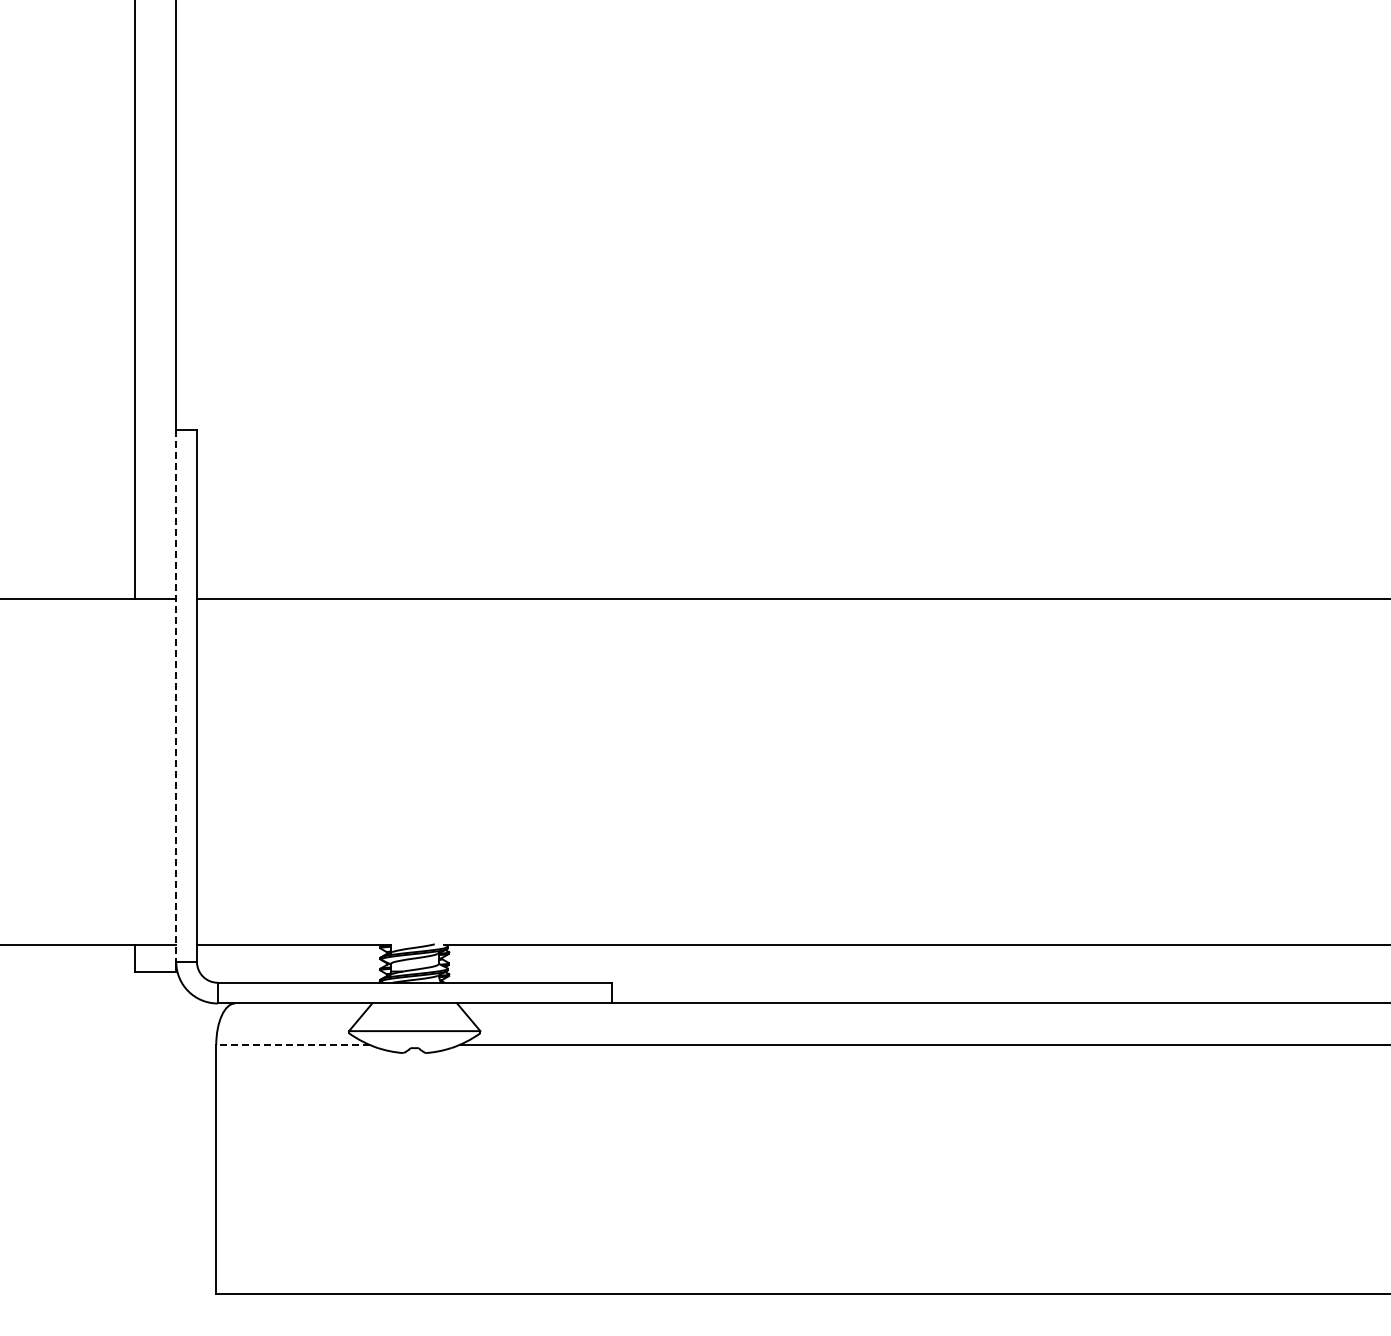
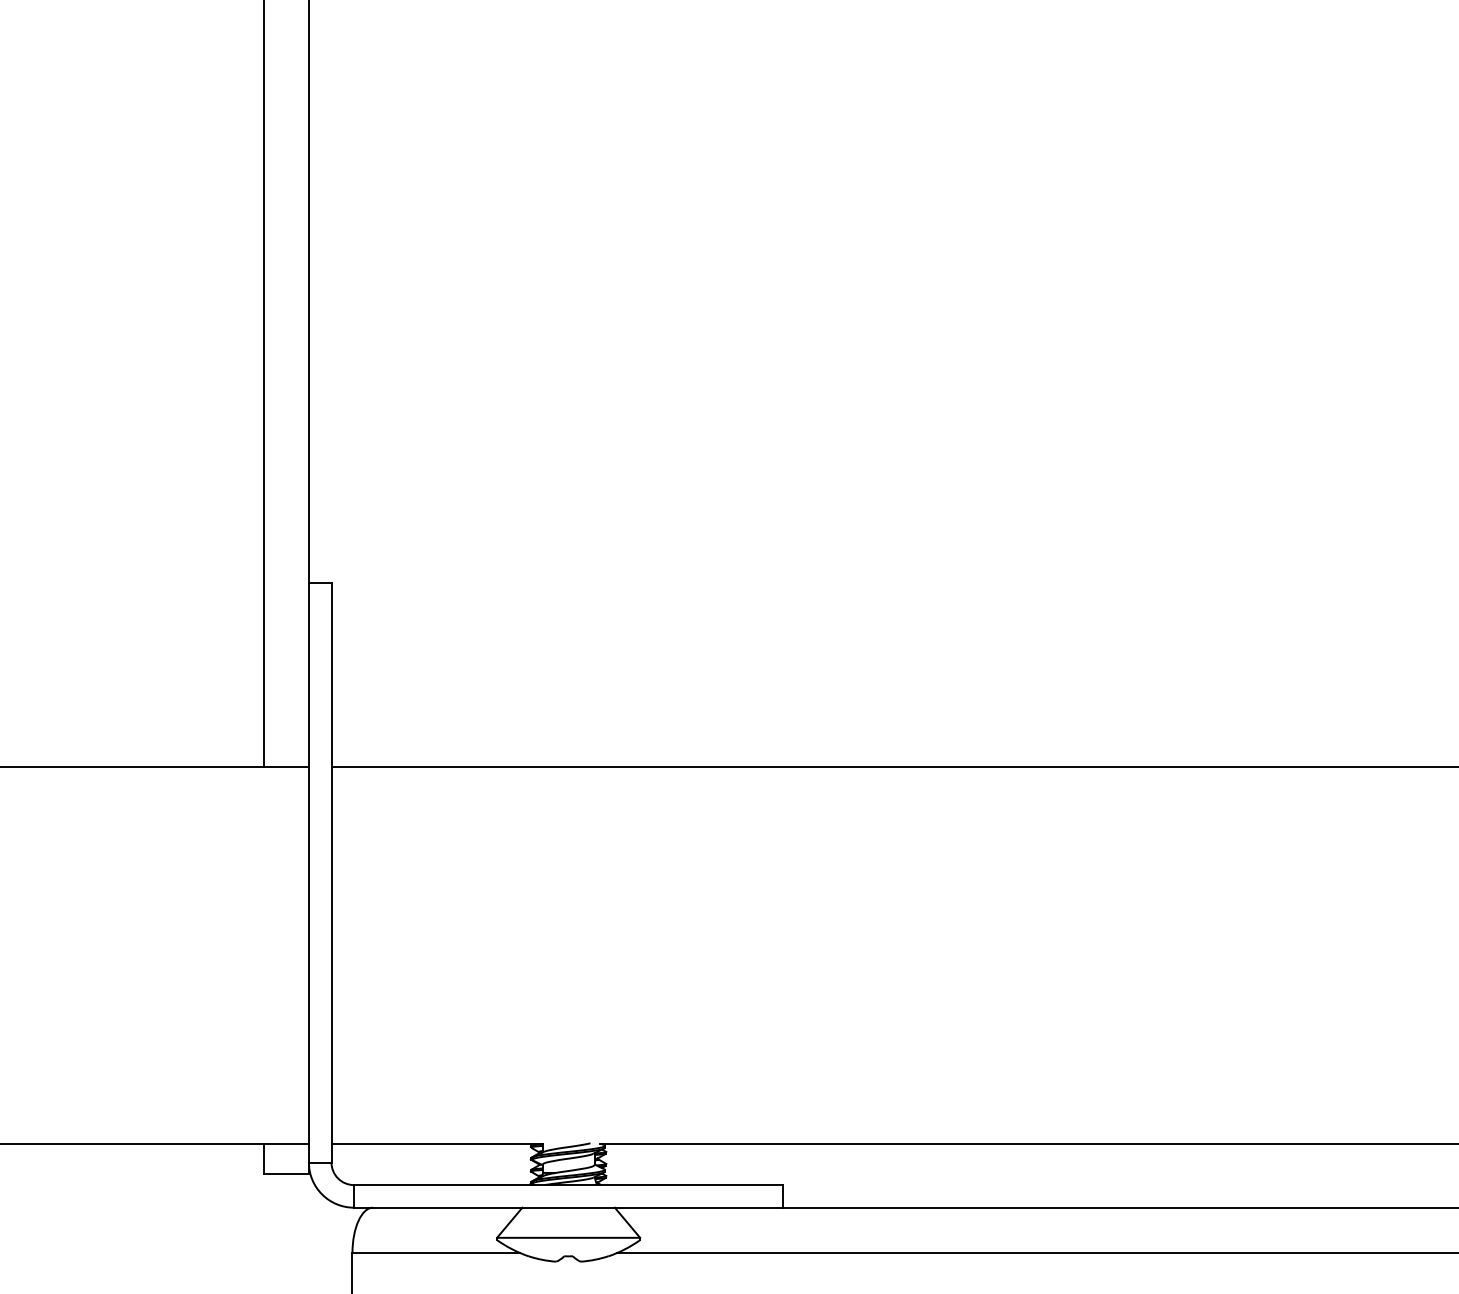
line: (176, 696) -> (309, 873), dashed -> solid
line: (293, 1044) -> (436, 1252), dashed -> solid

